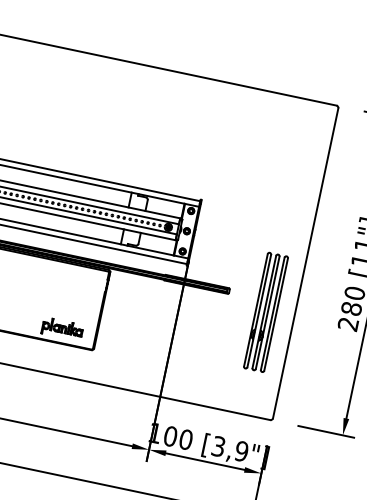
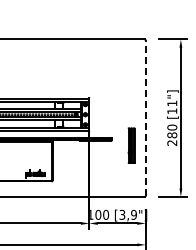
line: (305, 263) -> (145, 118), solid -> dashed
part: (265, 311) -> (131, 145), size x0.6

